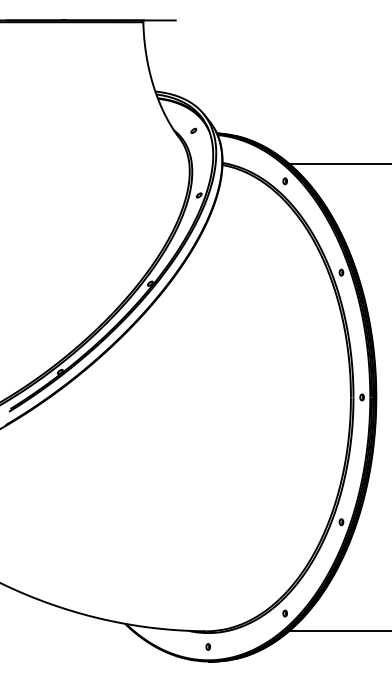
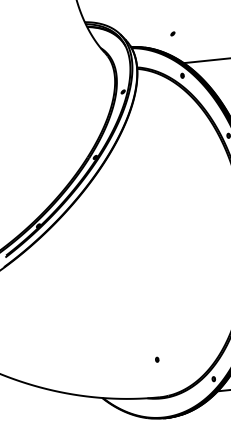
part: (193, 130) -> (172, 33), moved
part: (207, 646) -> (156, 359), moved

